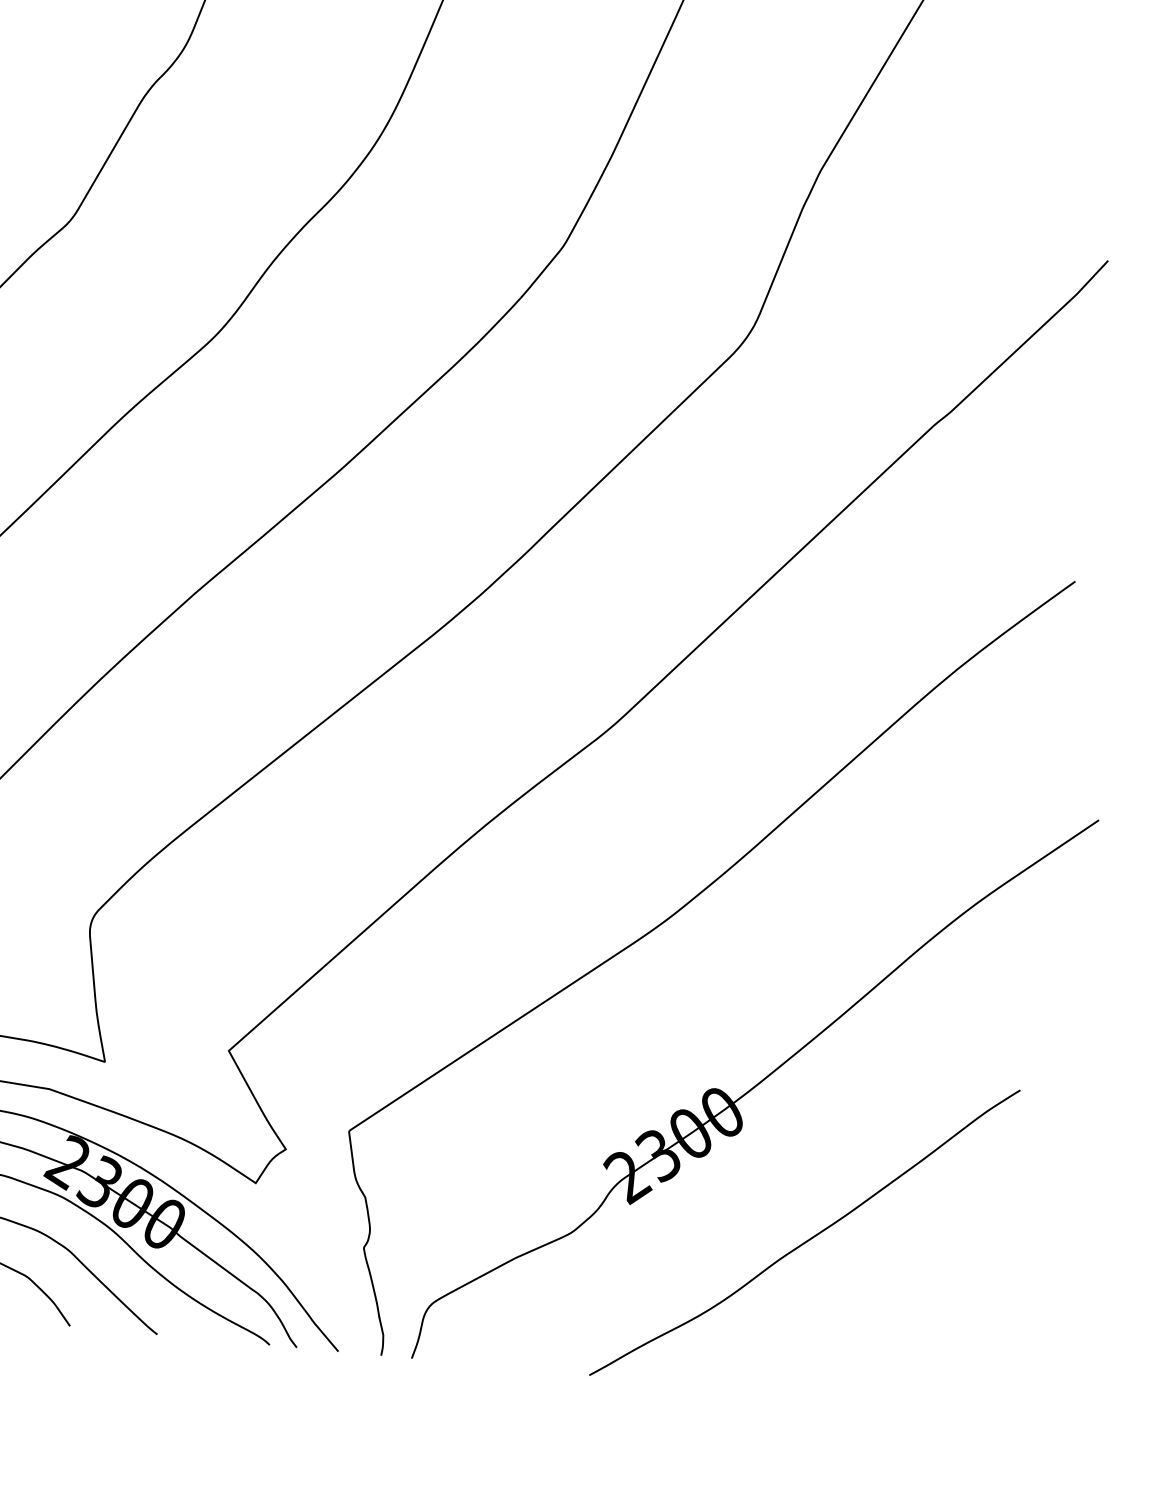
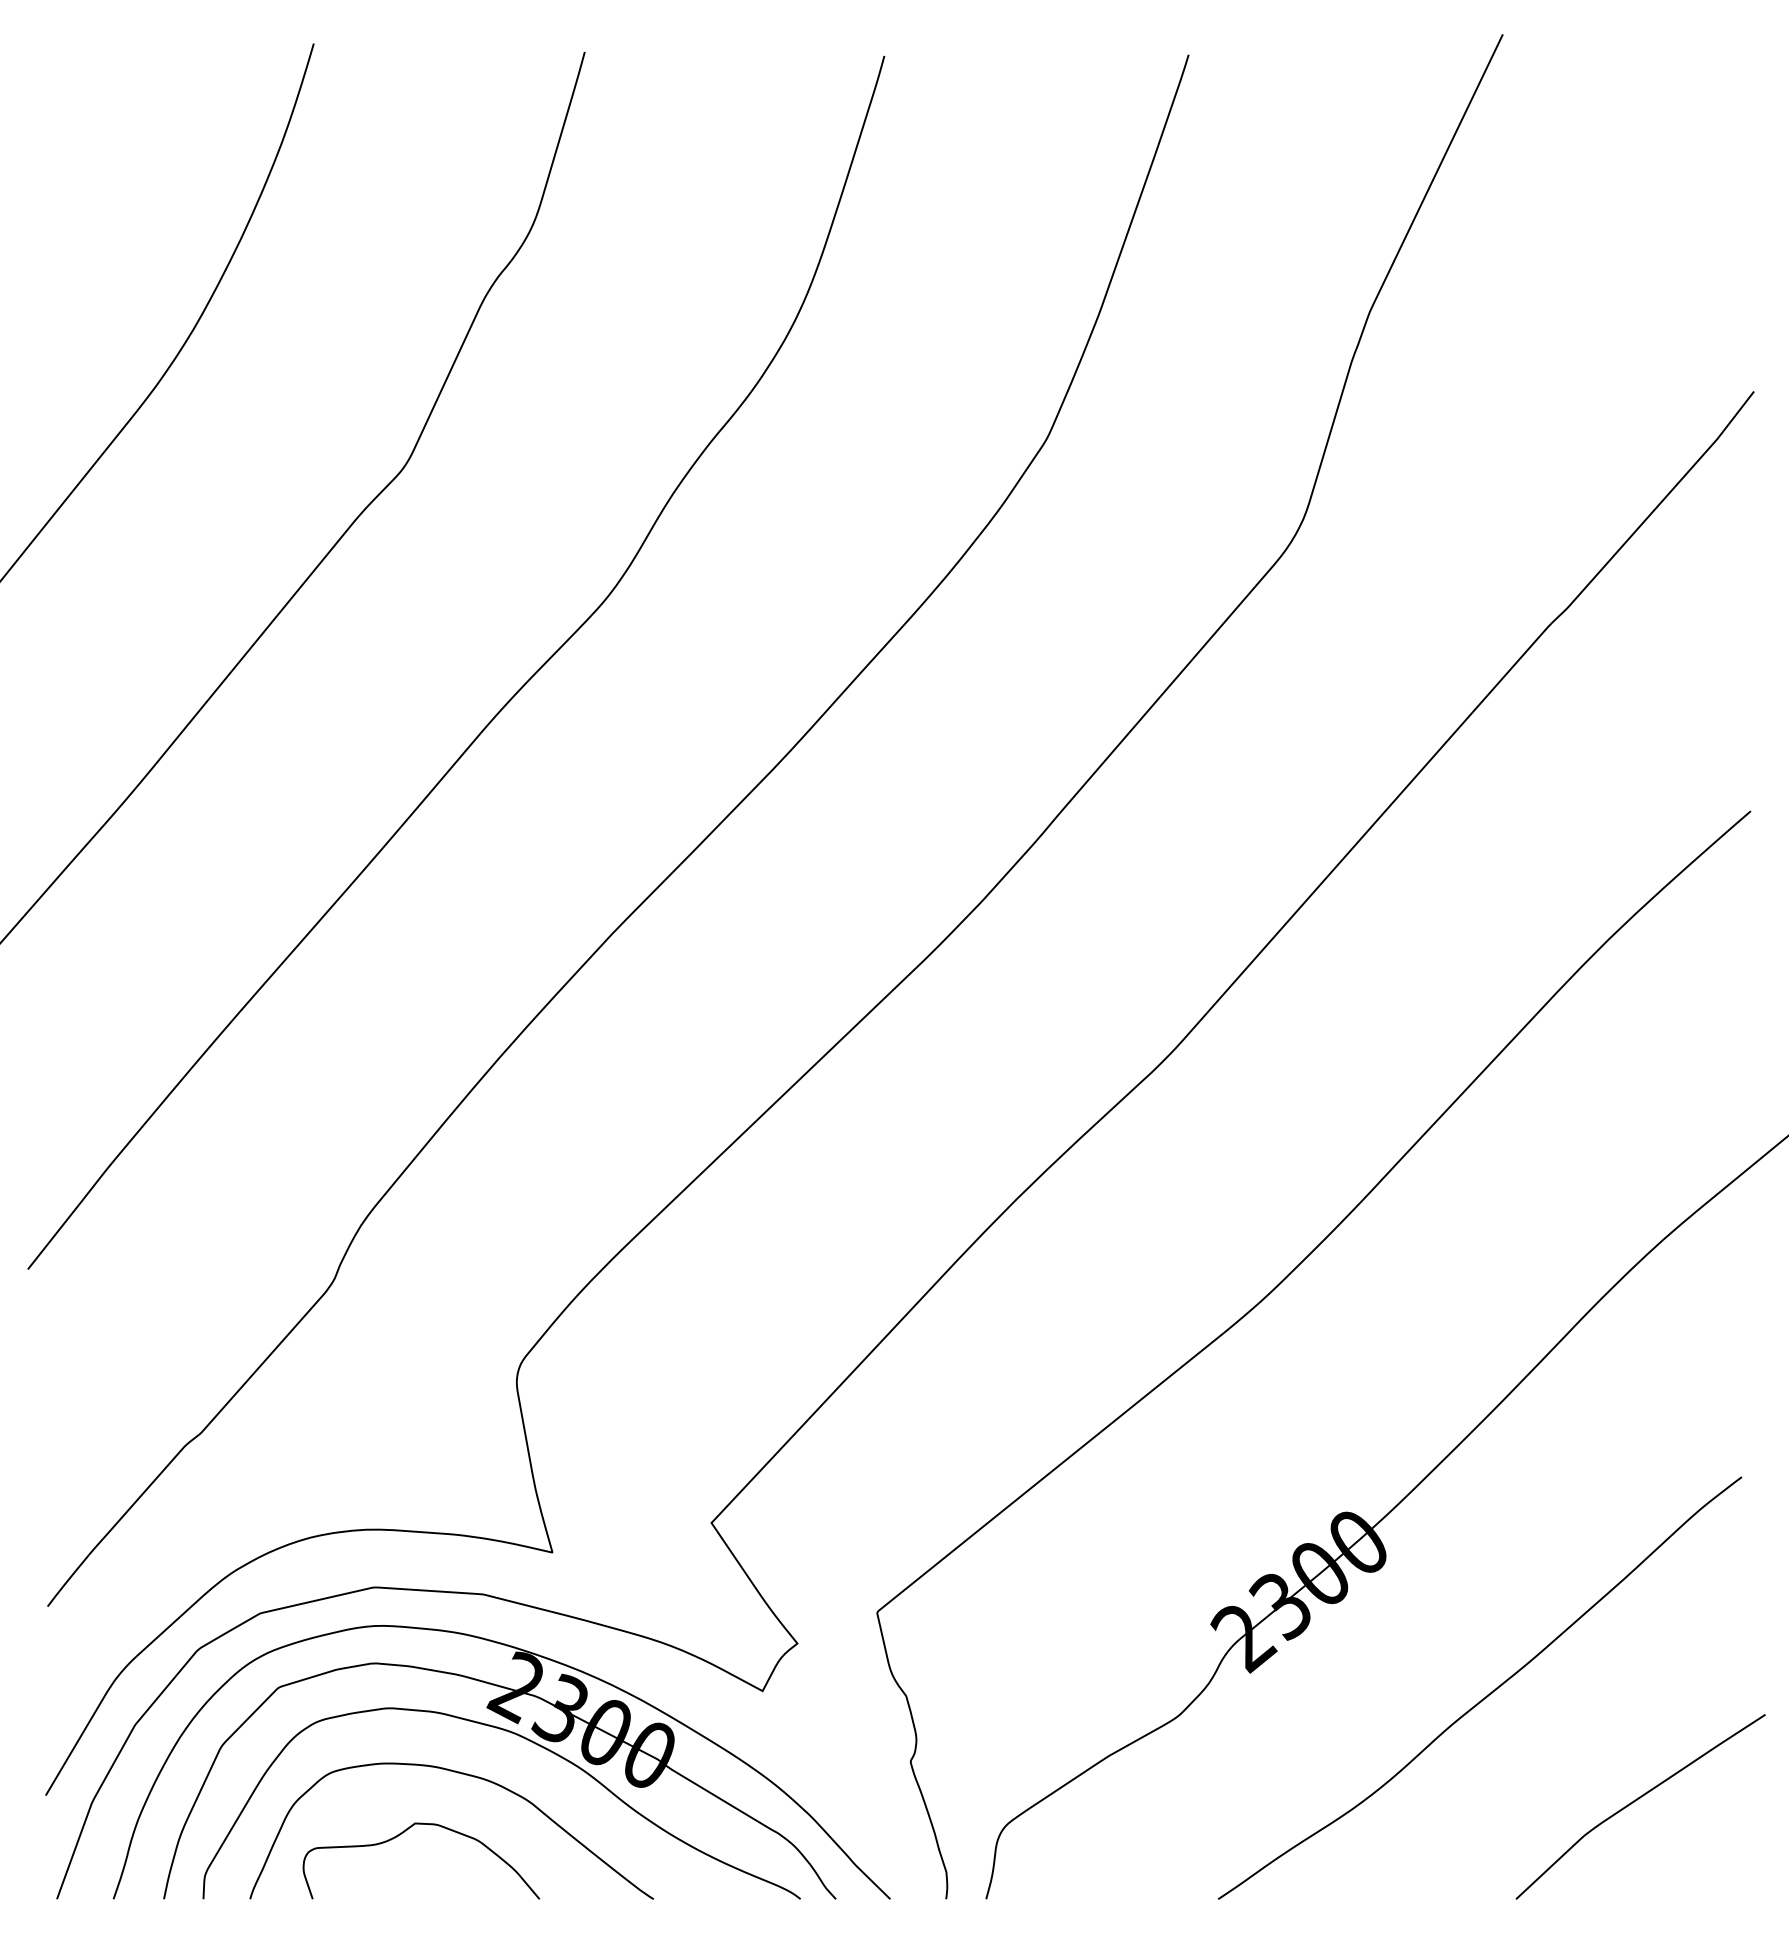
curve: (917, 1330) -> (1637, 1800), added

